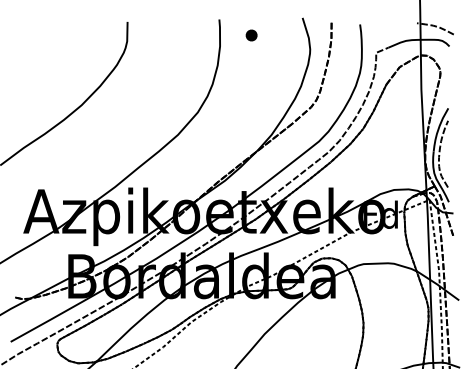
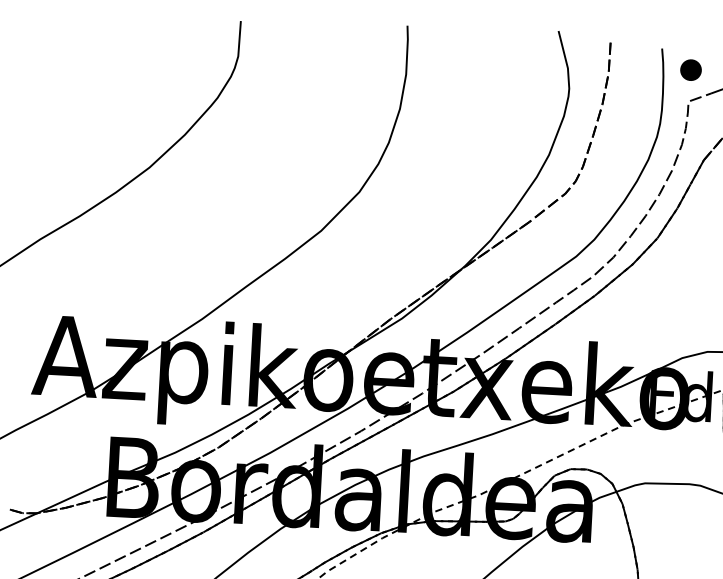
part: (251, 35) -> (690, 70), moved

